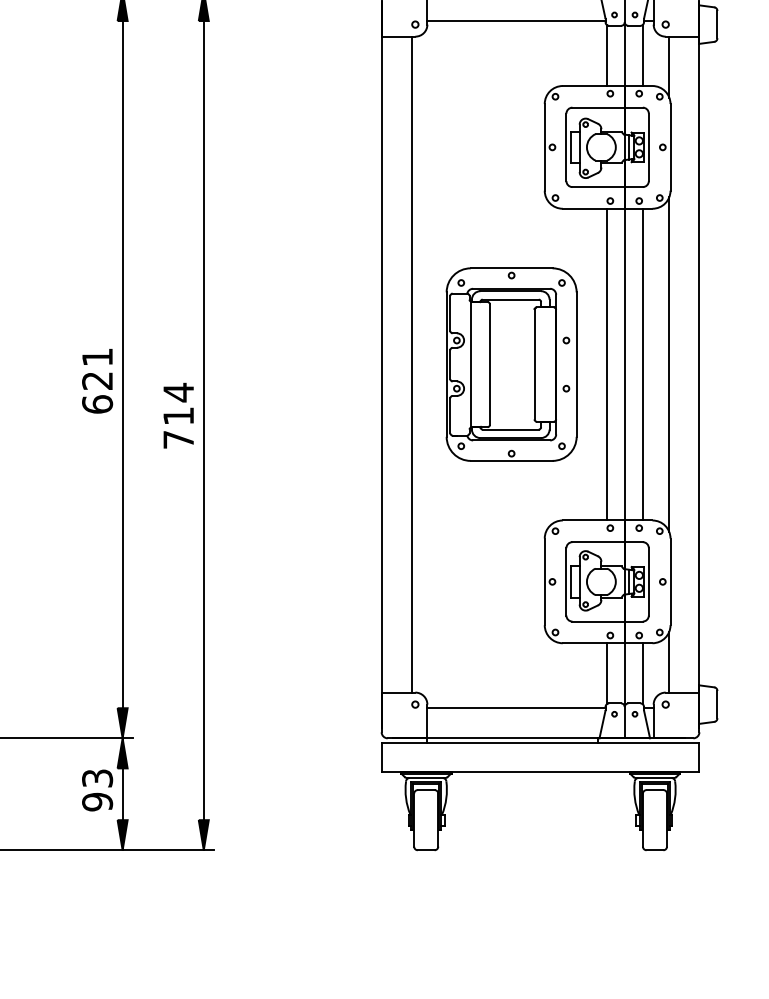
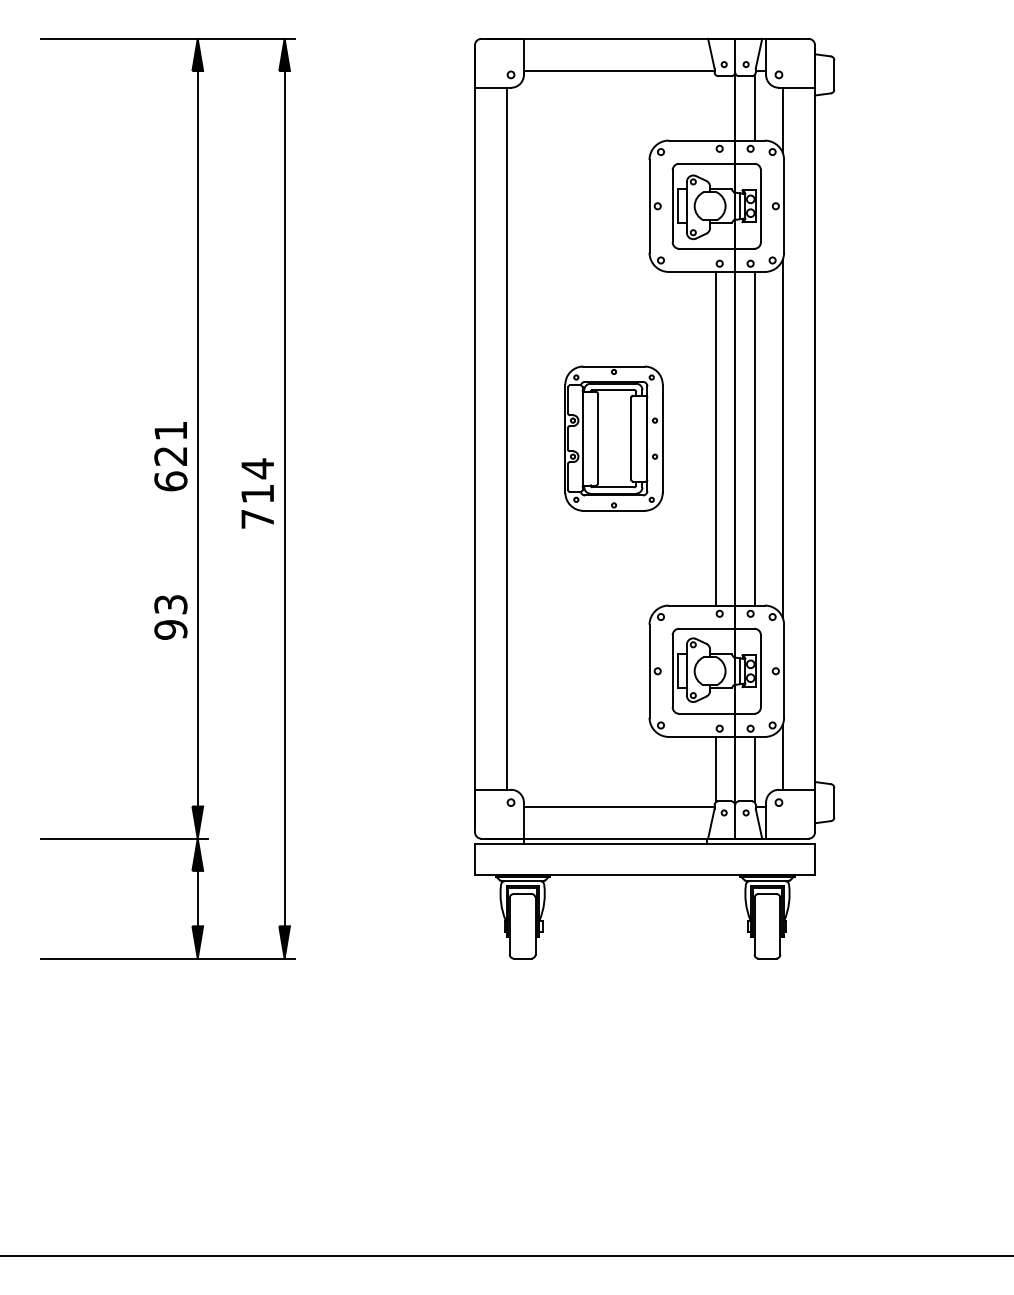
line: (606, 55) -> (715, 107), removed
part: (511, 364) -> (613, 438), size x0.7
text: (97, 790) -> (170, 617), moved

